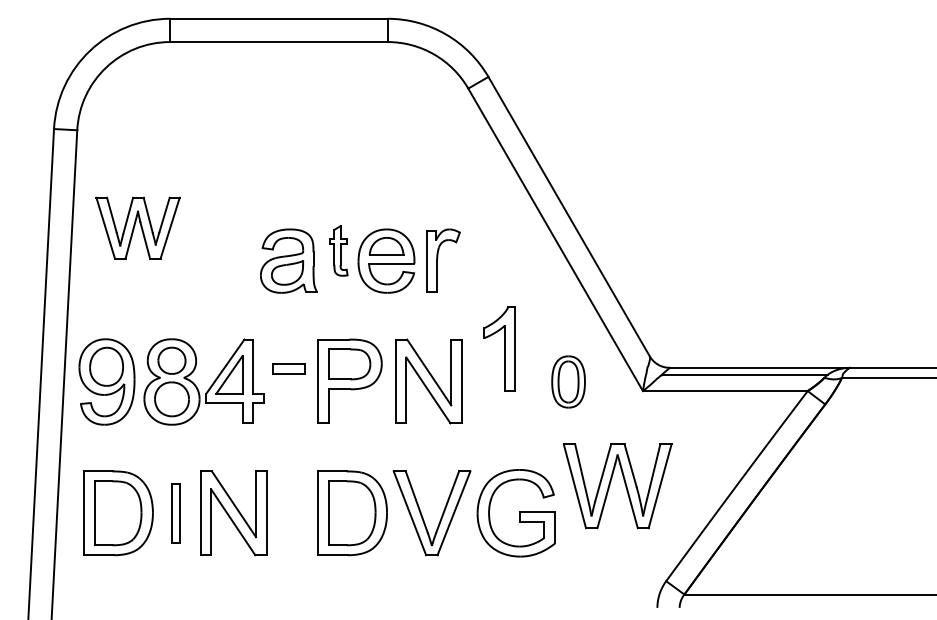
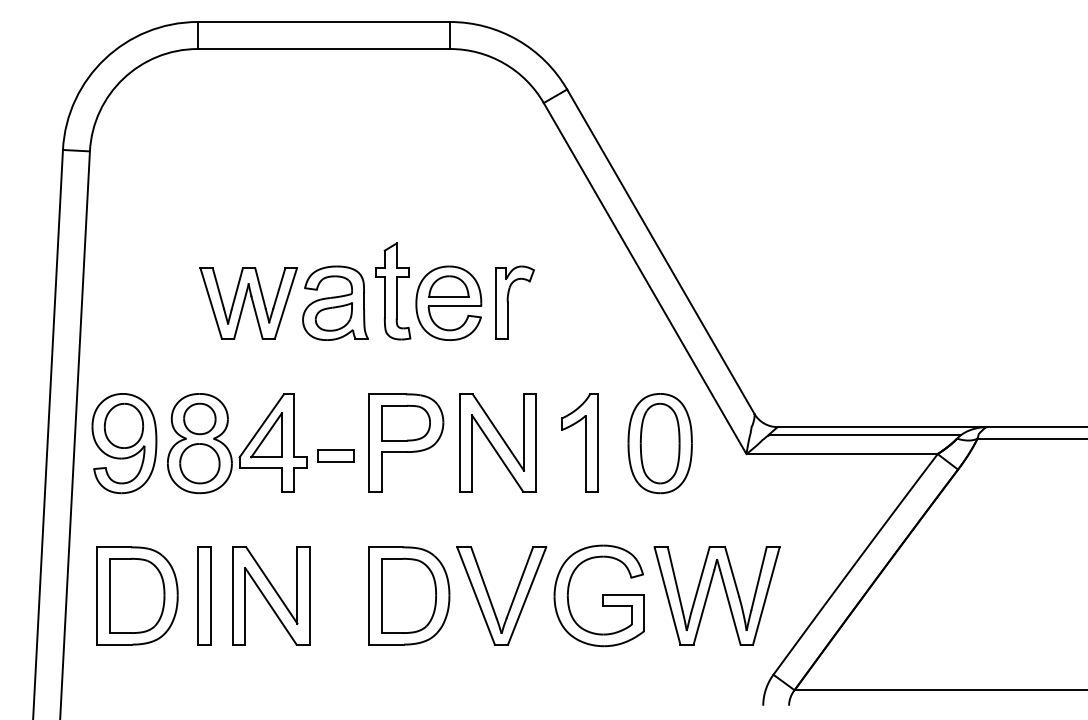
part: (137, 227) -> (248, 302), moved
part: (338, 250) -> (393, 290), size x1.67
part: (499, 348) -> (579, 441), moved
part: (288, 368) -> (335, 455), moved
part: (568, 381) -> (660, 442), size x1.67
part: (610, 485) -> (708, 595), moved
part: (175, 512) -> (203, 595), size x1.43

